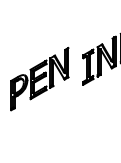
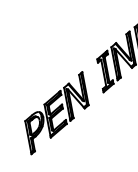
part: (39, 79) -> (56, 113), moved

